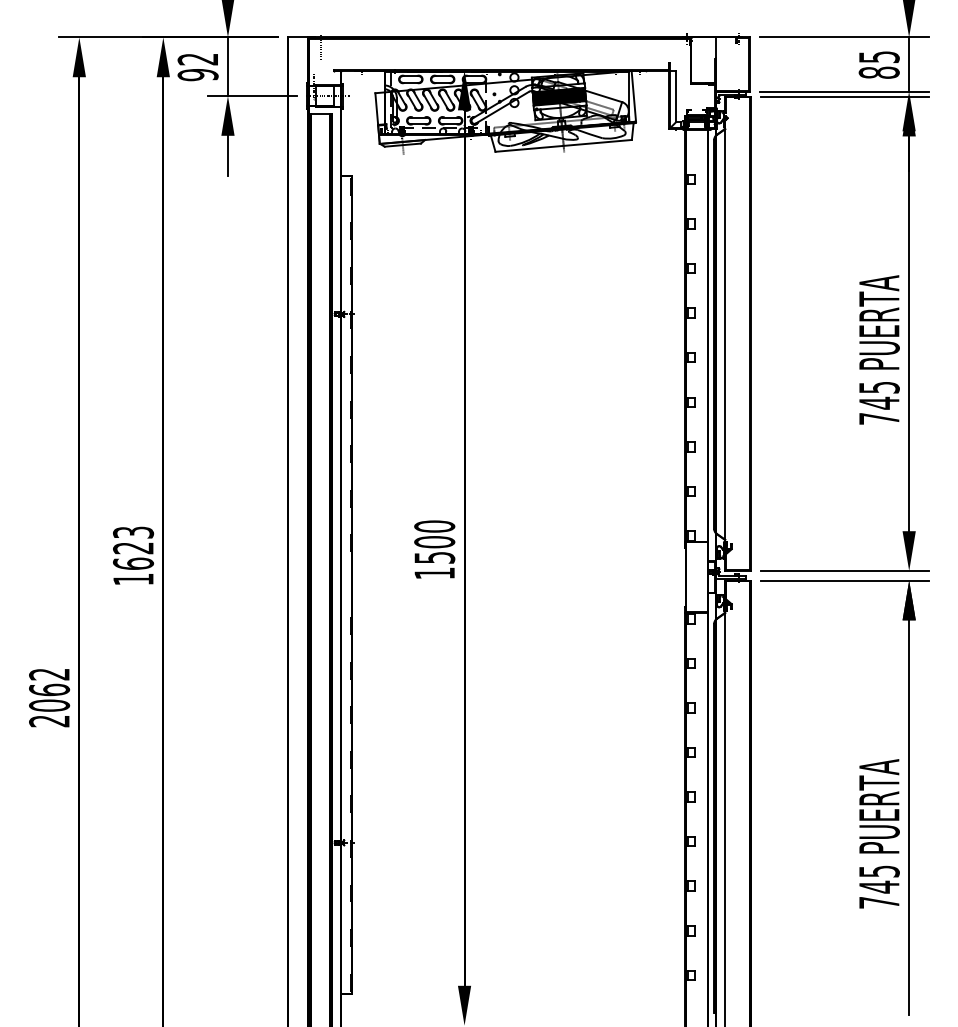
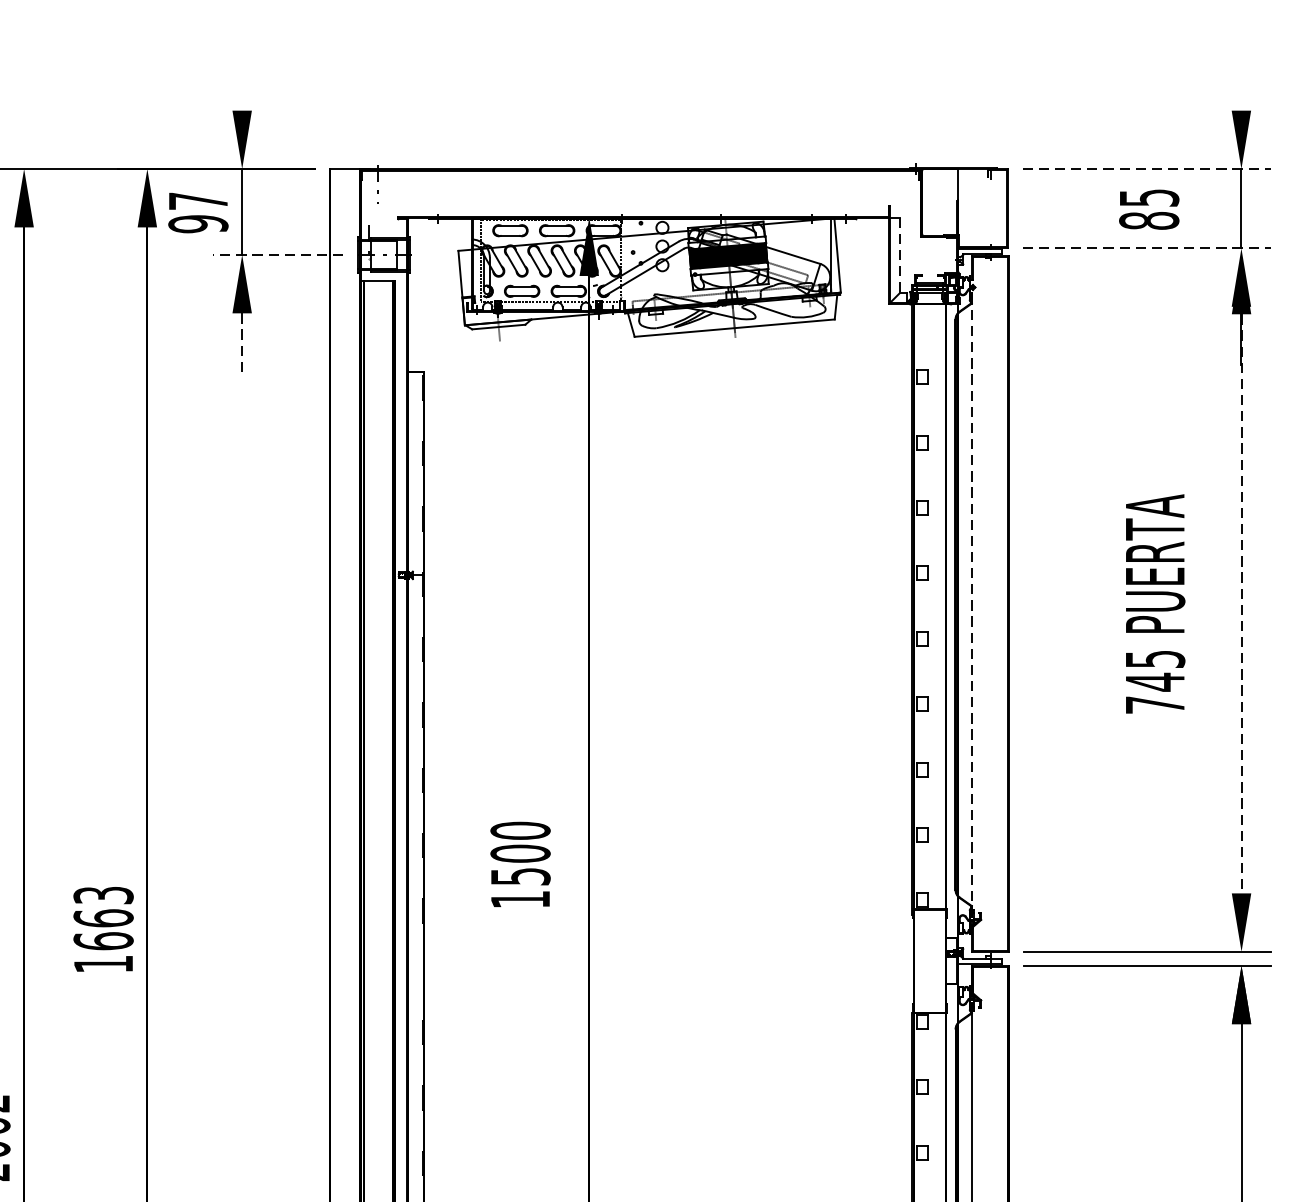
line: (844, 37) -> (1146, 169), solid -> dashed
text: (197, 59) -> (197, 201), 92 -> 97
text: (878, 64) -> (1148, 208), moved
line: (844, 91) -> (1146, 248), solid -> dashed
line: (252, 96) -> (278, 255), solid -> dashed
line: (676, 96) -> (900, 255), solid -> dashed
line: (844, 96) -> (1146, 255), removed
line: (227, 155) -> (241, 342), solid -> dashed
line: (725, 334) -> (972, 604), solid -> dashed
line: (909, 334) -> (1241, 604), solid -> dashed
text: (879, 349) -> (1155, 603), moved
text: (133, 548) -> (103, 918), 1623 -> 1663
text: (434, 549) -> (520, 864), moved

